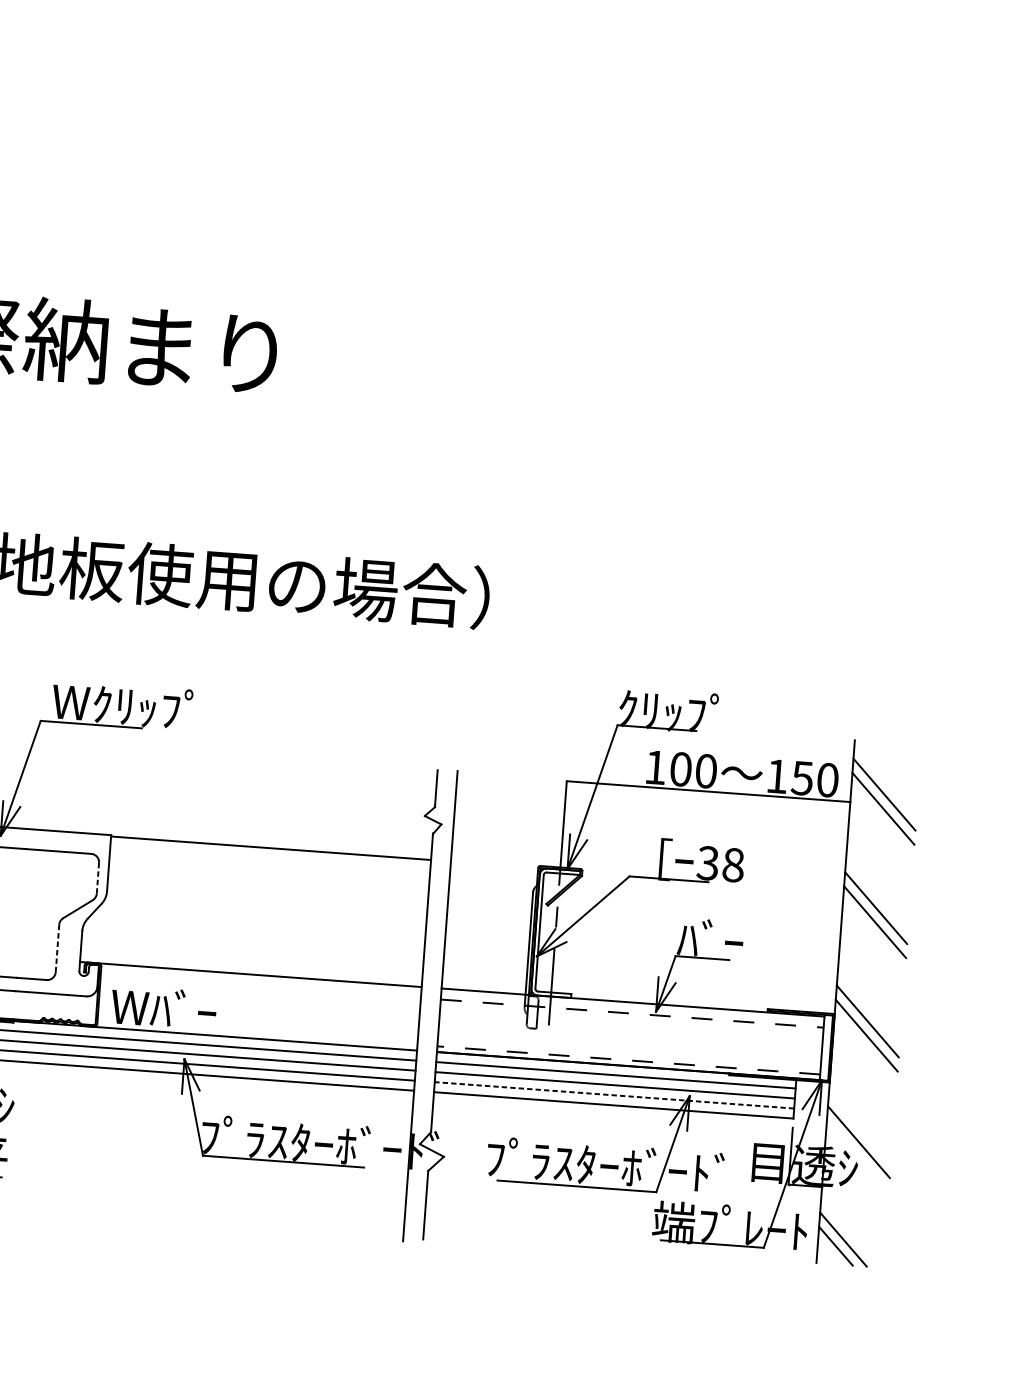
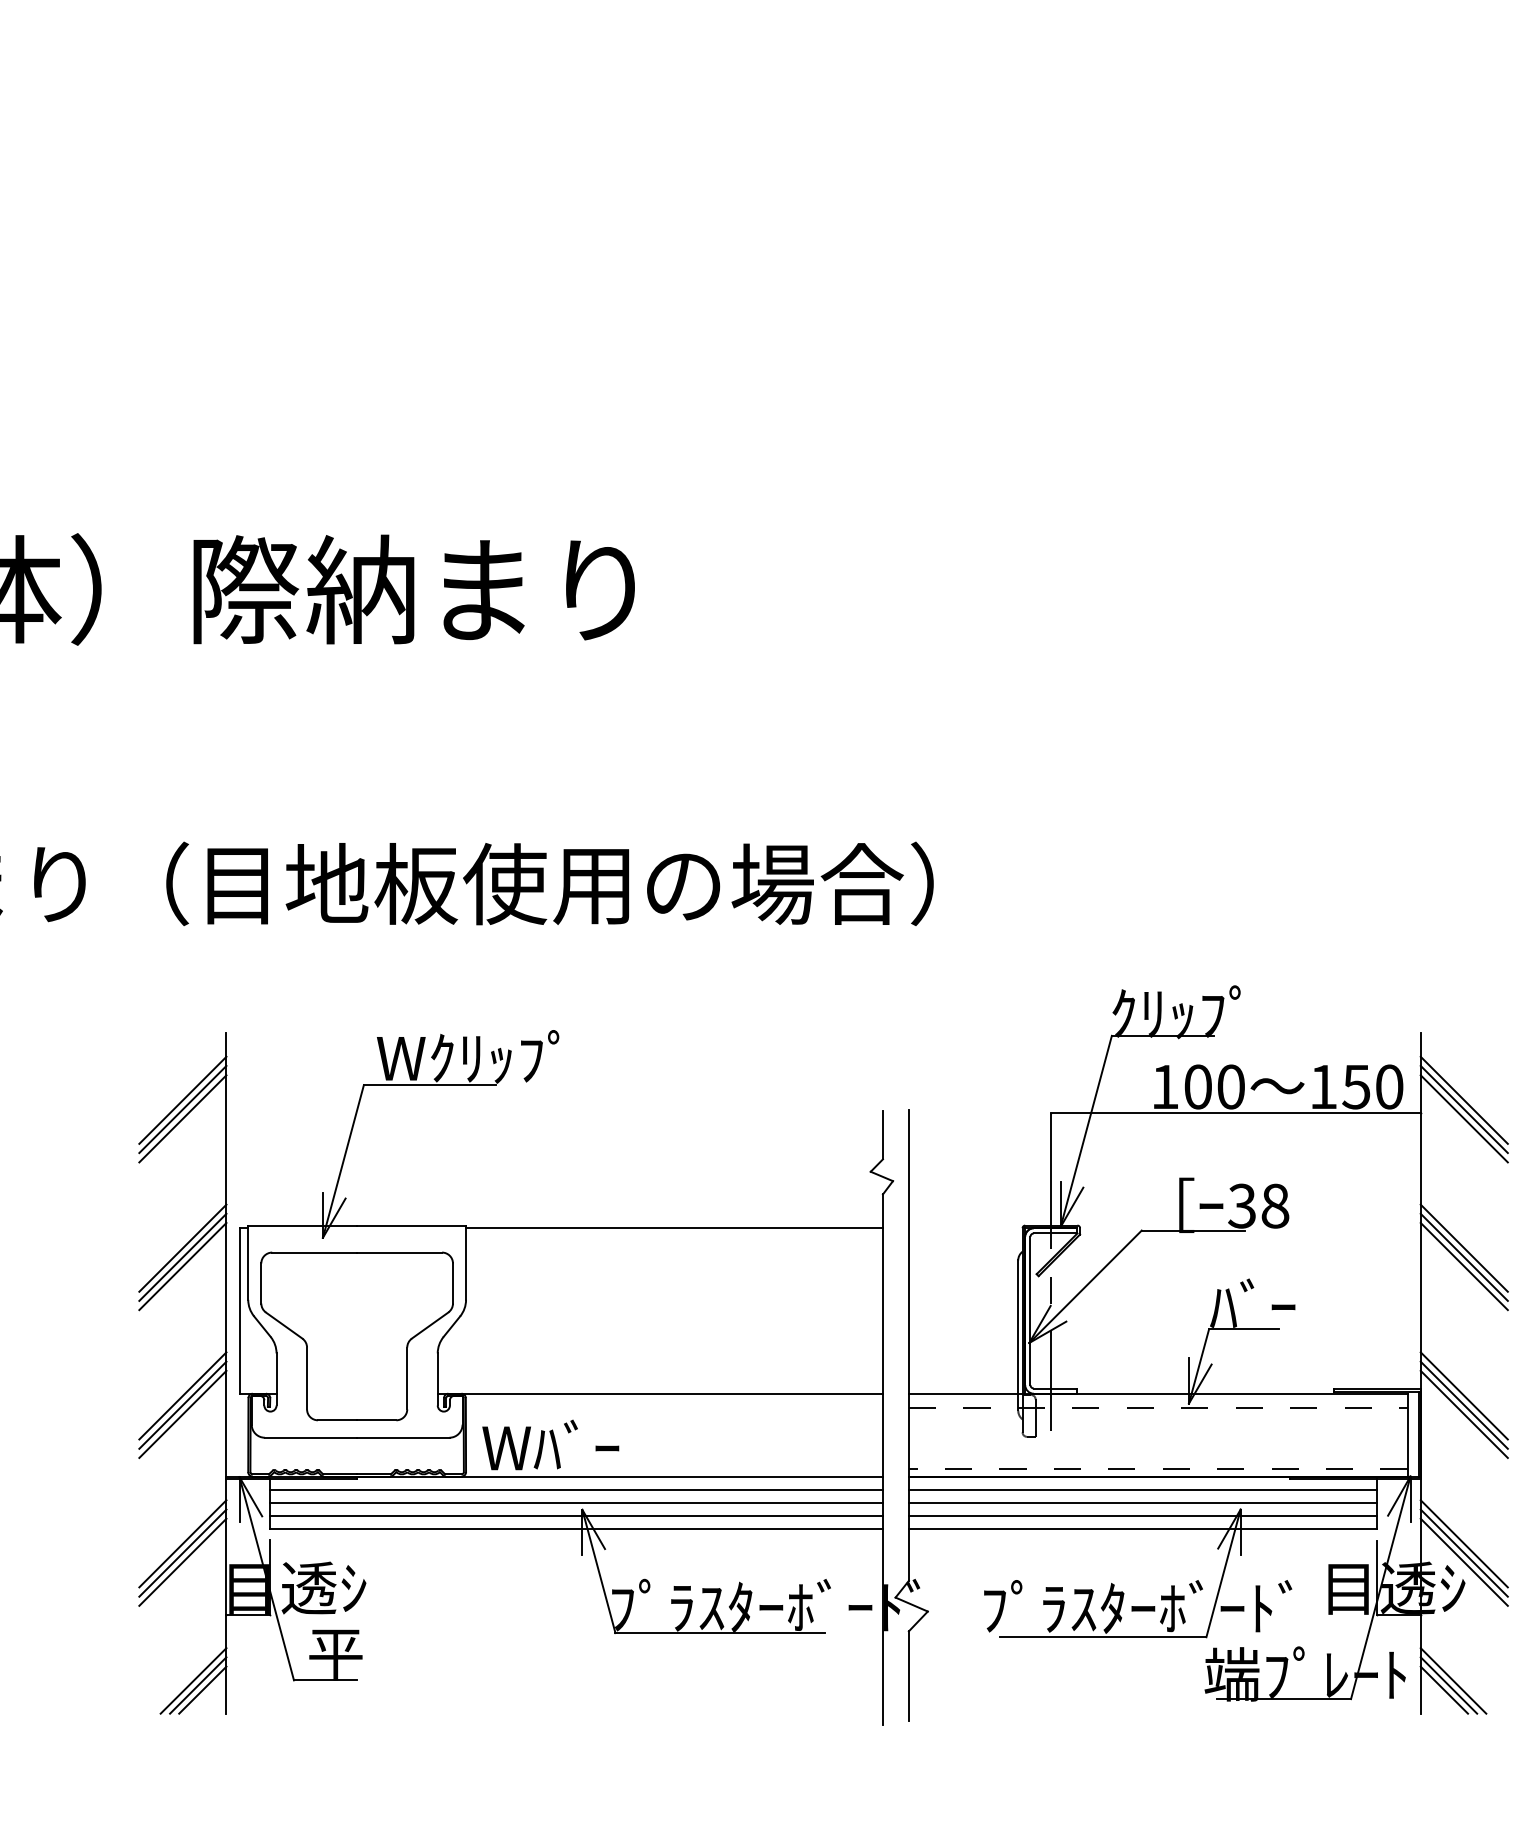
line: (883, 801) -> (1463, 1109), added
line: (98, 878) -> (453, 1283), dashed -> solid
line: (875, 914) -> (1463, 1256), added
line: (57, 948) -> (407, 1378), dashed -> solid
line: (866, 1028) -> (1463, 1404), added
line: (614, 1095) -> (1142, 1515), dashed -> solid
line: (858, 1134) -> (1463, 1543), added
line: (857, 1148) -> (1463, 1561), added
line: (839, 1242) -> (1448, 1685), added

